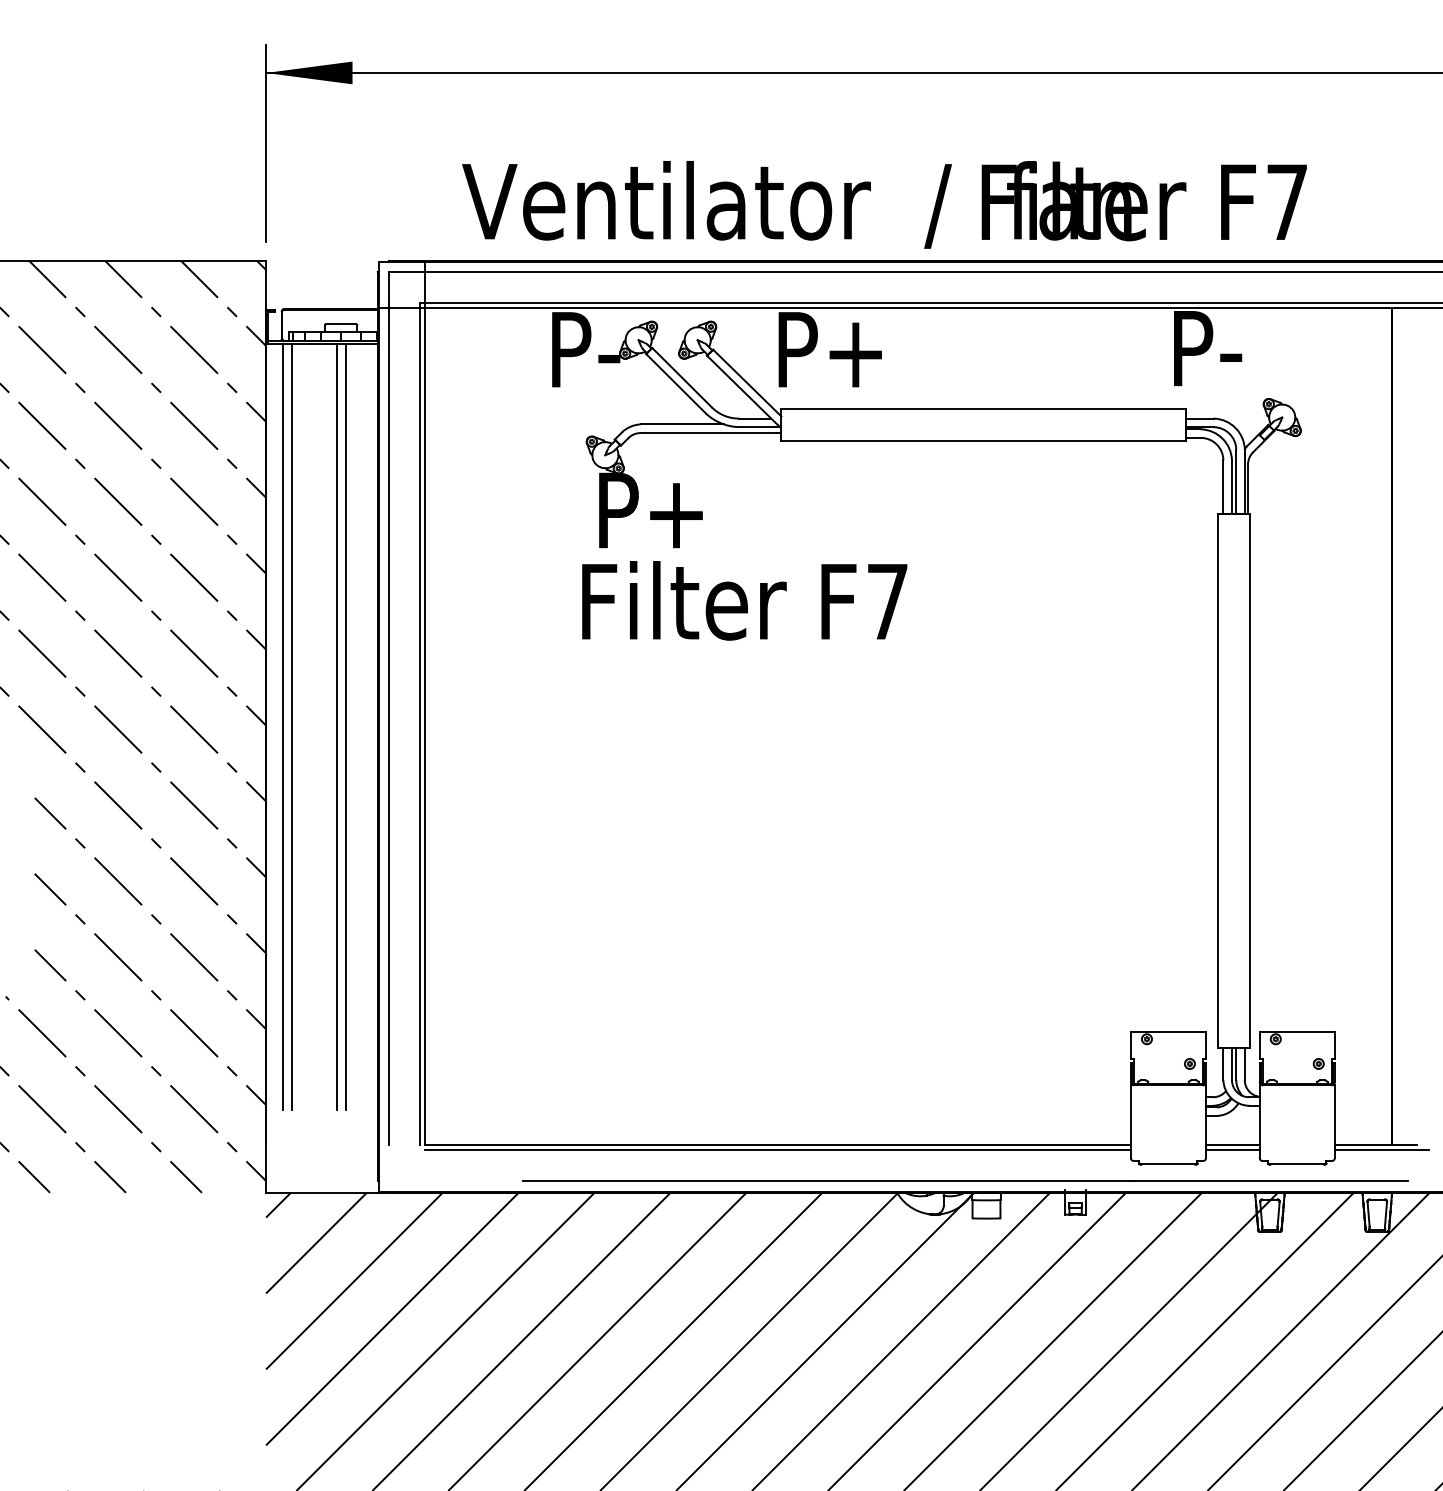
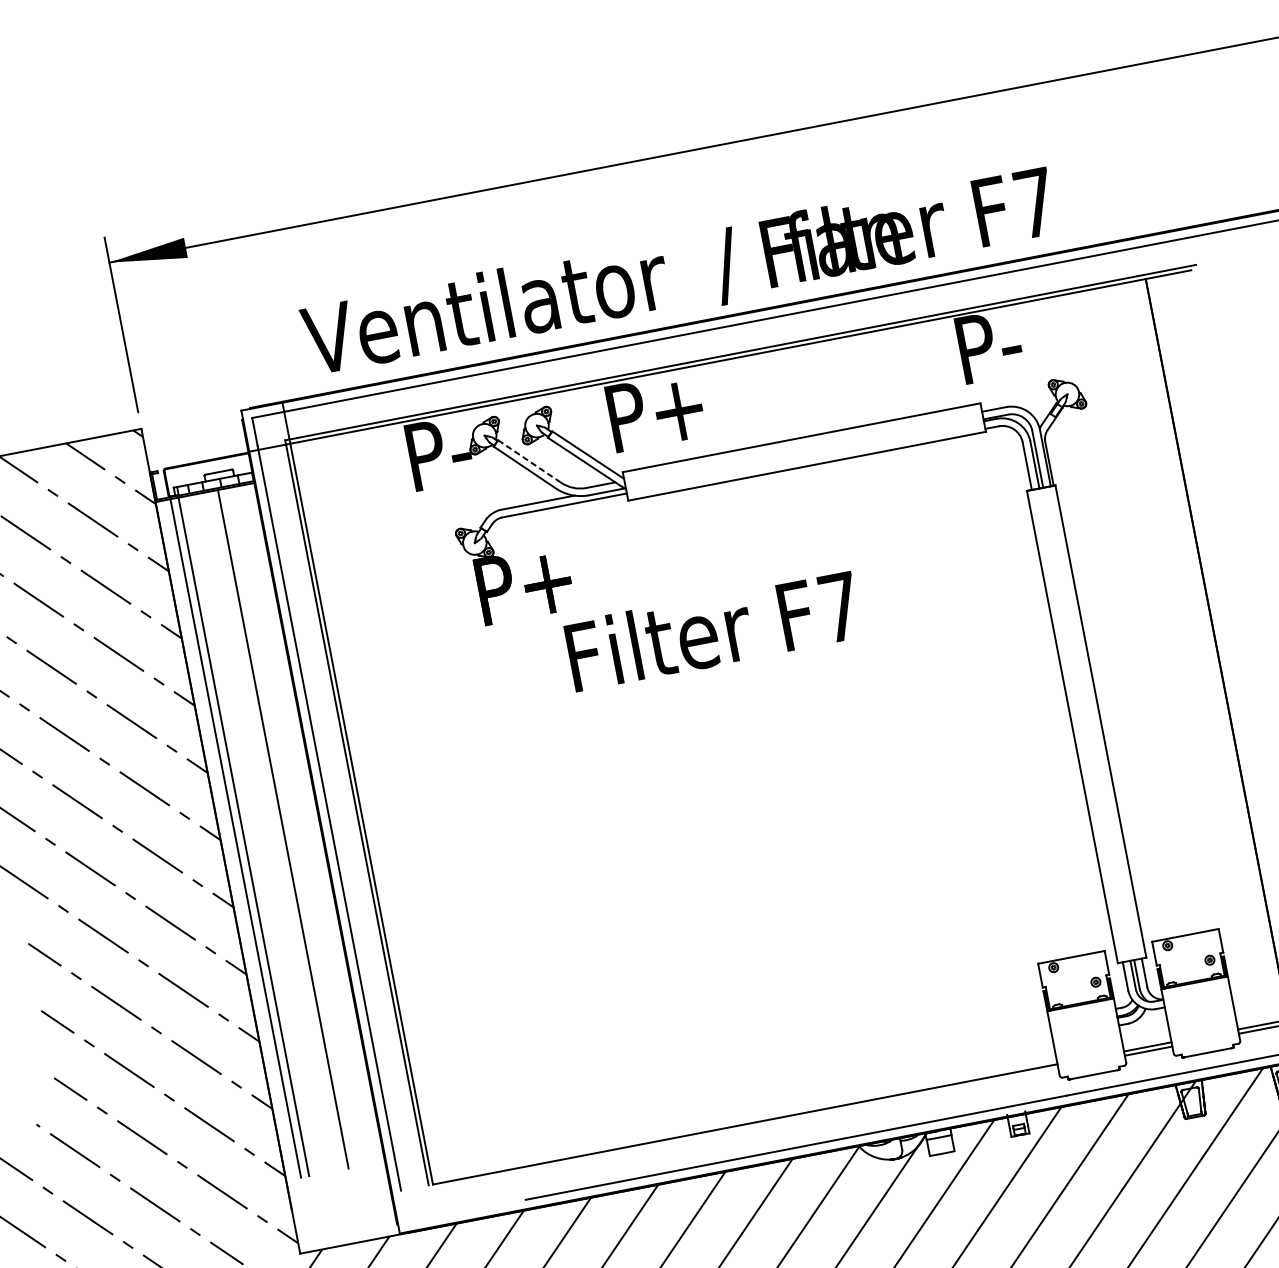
line: (682, 377) -> (529, 461), solid -> dashed
text: (744, 600) -> (713, 630), moved
line: (345, 726) -> (291, 827), removed
line: (777, 1150) -> (745, 1129), removed

